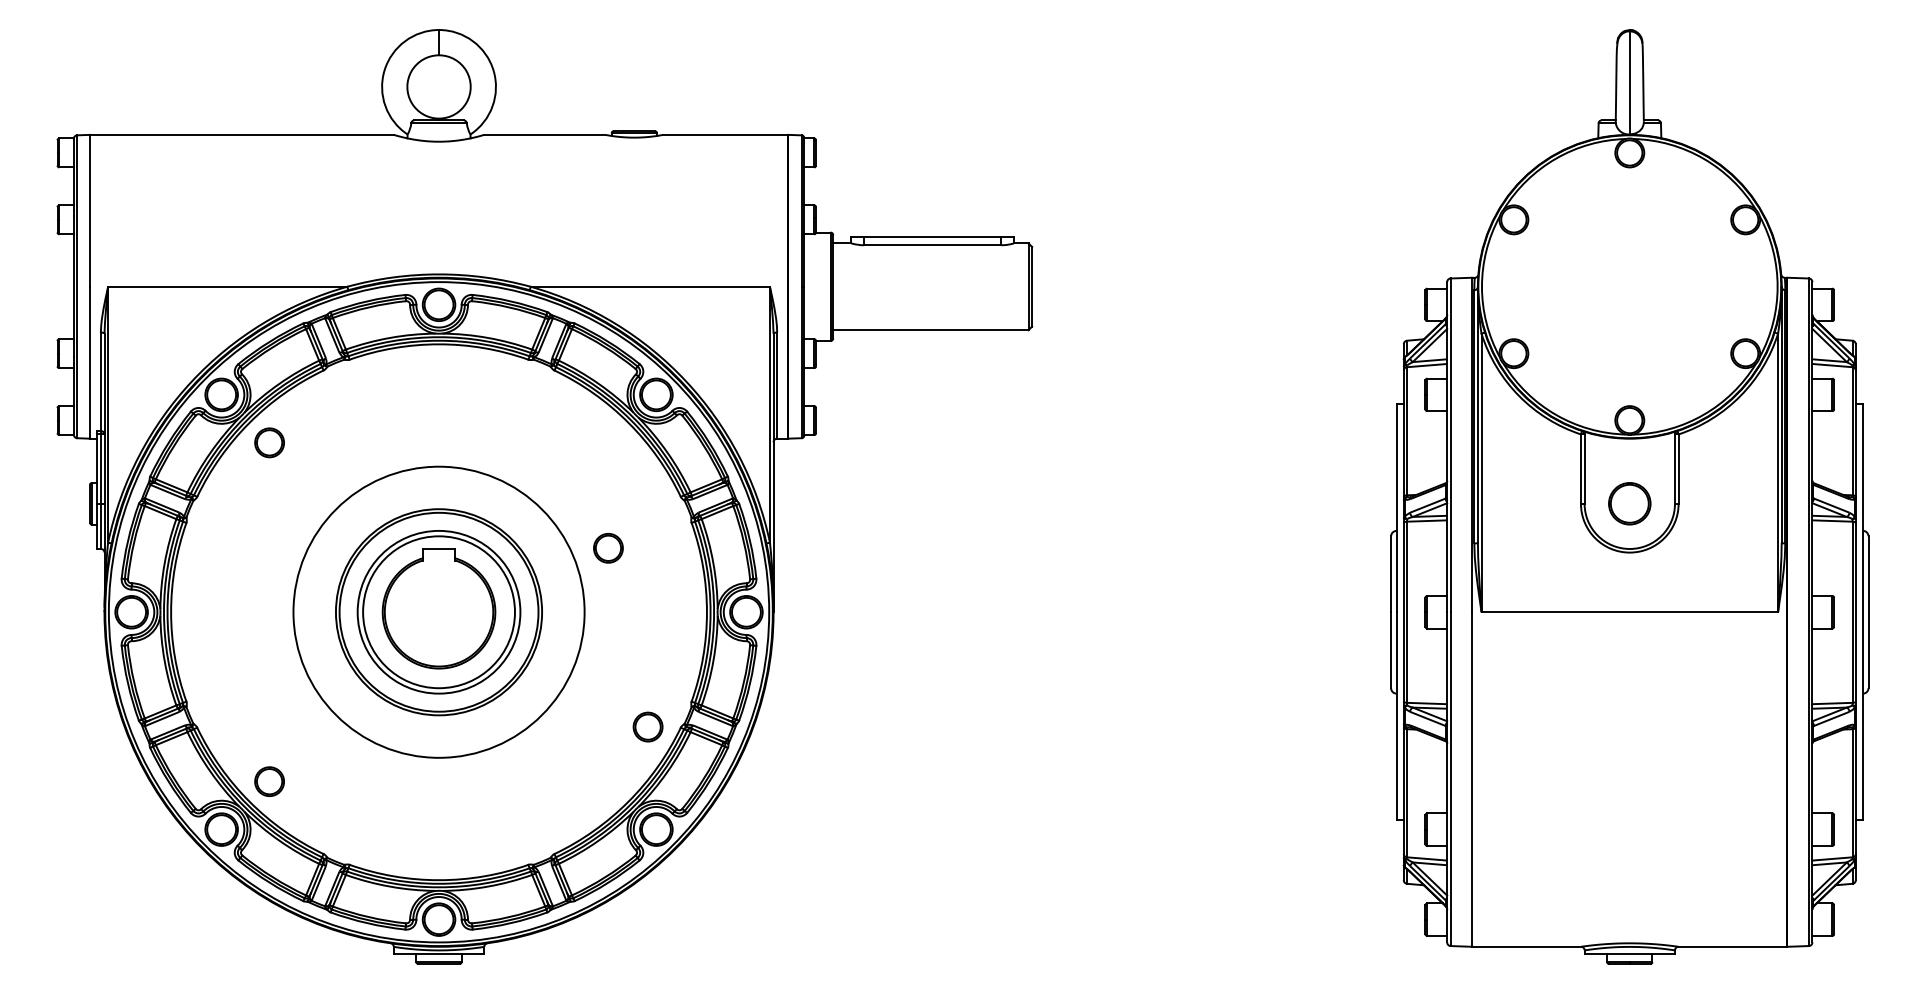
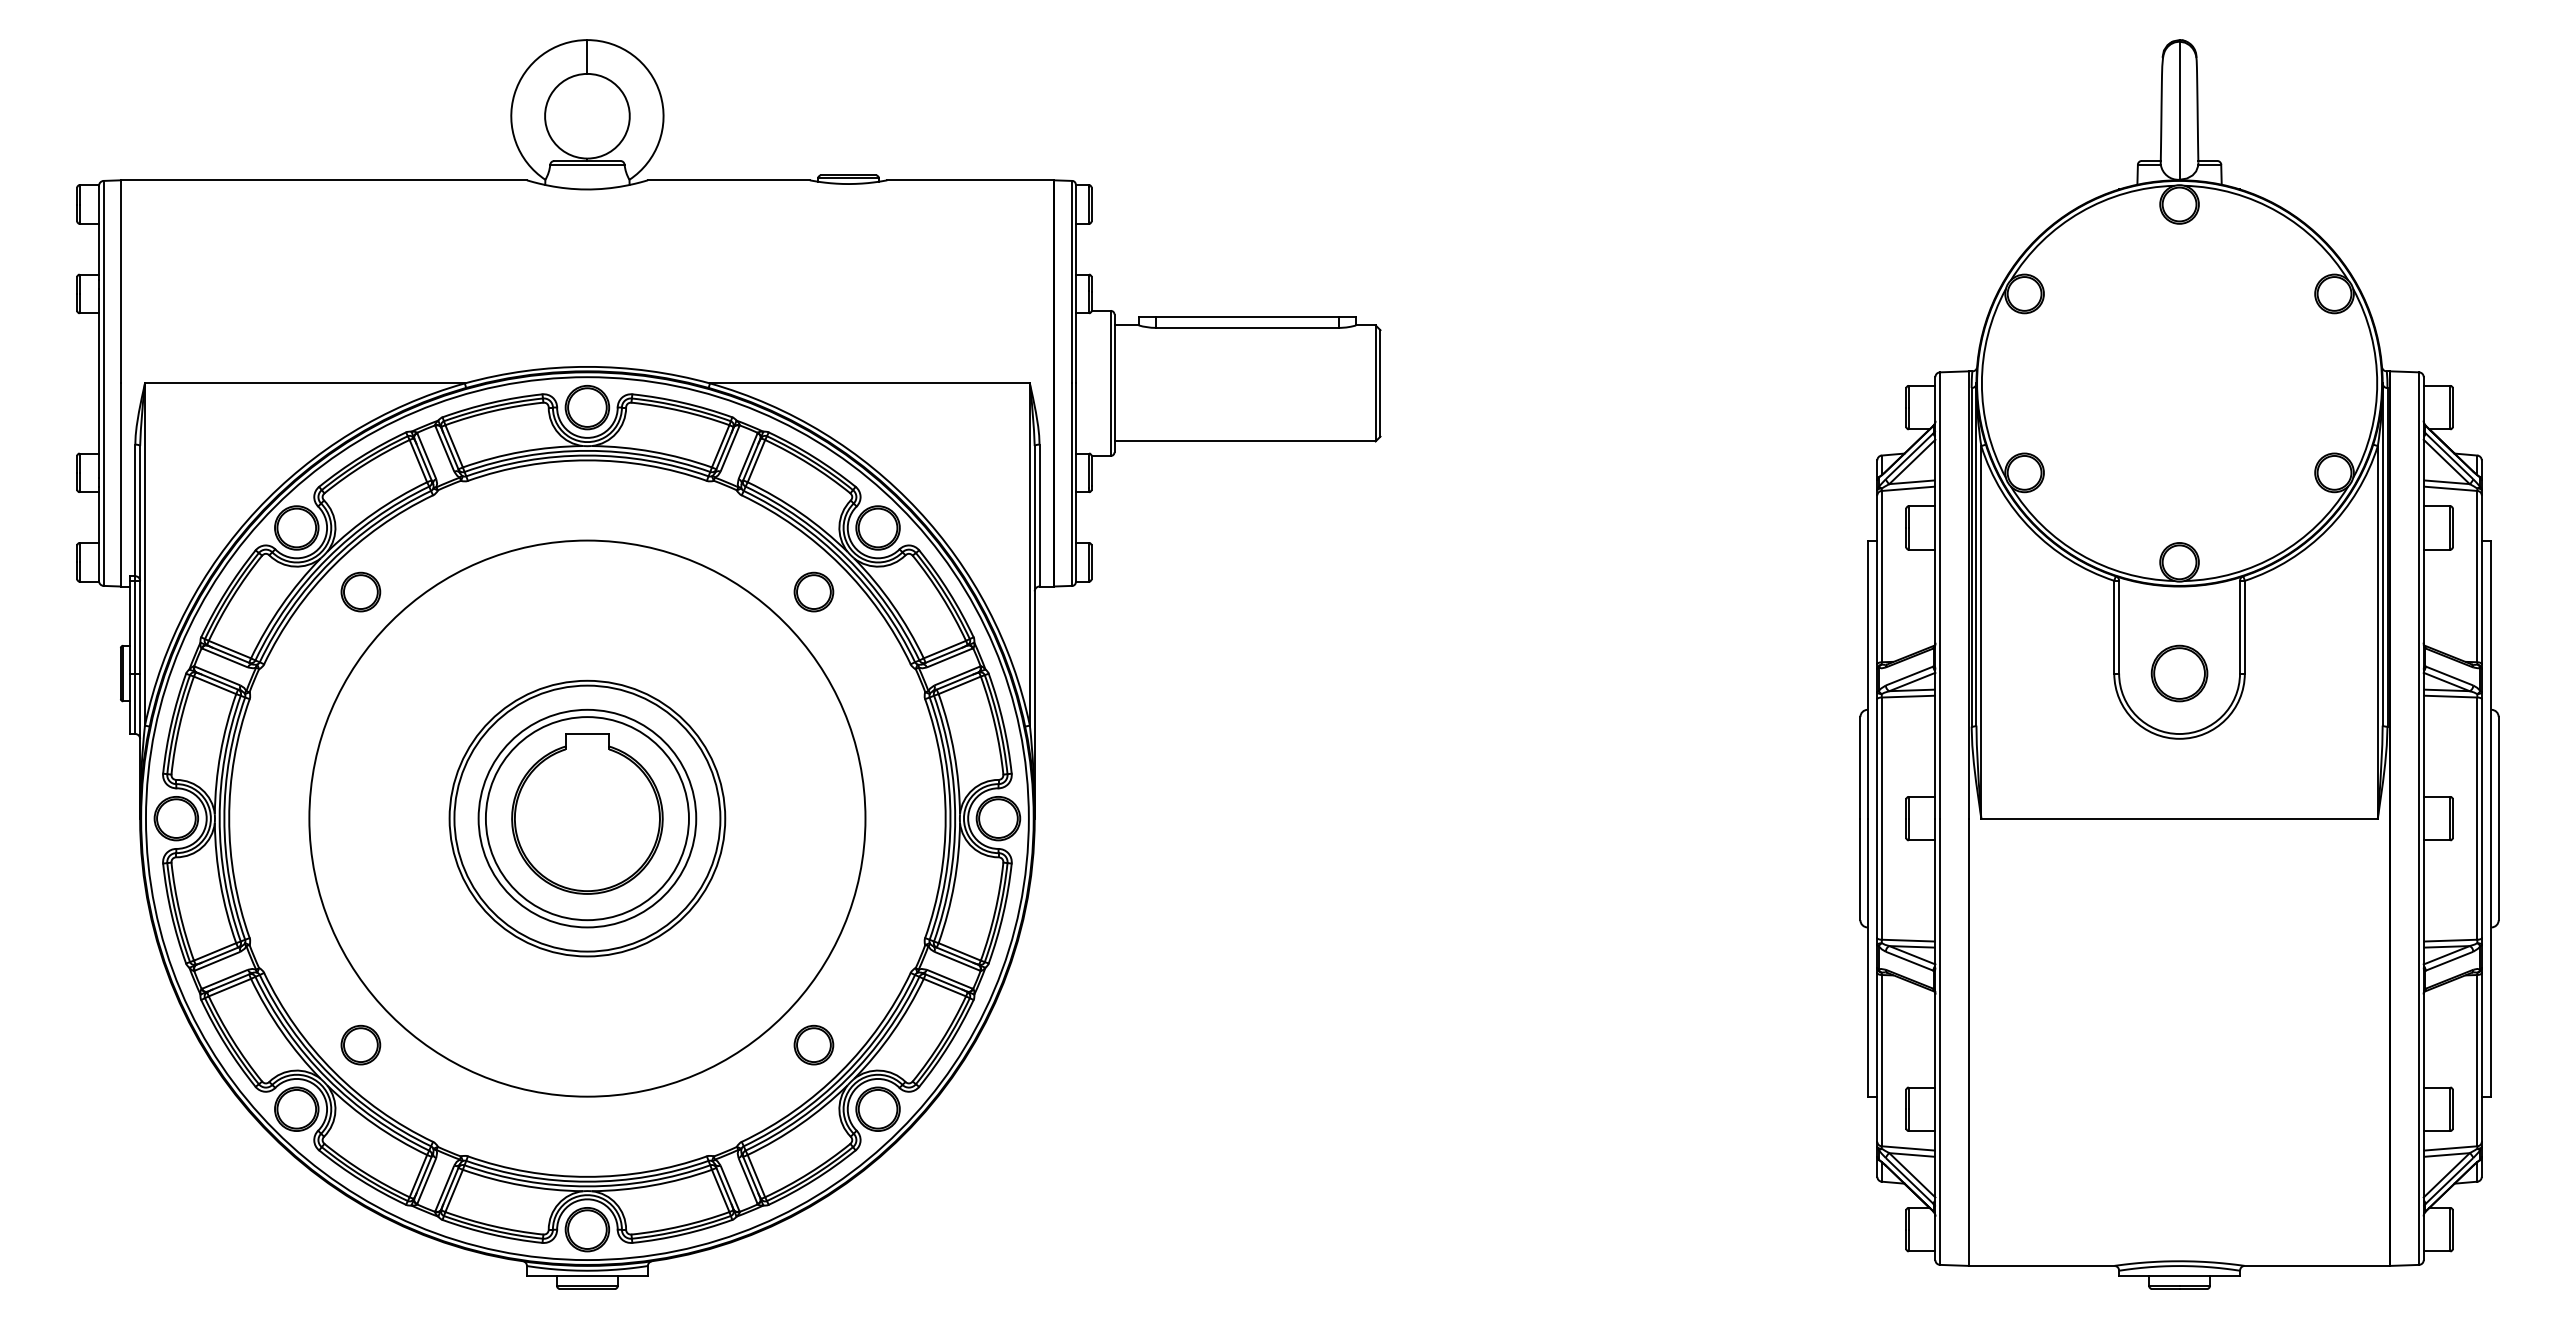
part: (608, 547) -> (813, 591), moved
circle: (439, 612) -> (587, 818), size x1.43
part: (647, 726) -> (813, 1044), moved

